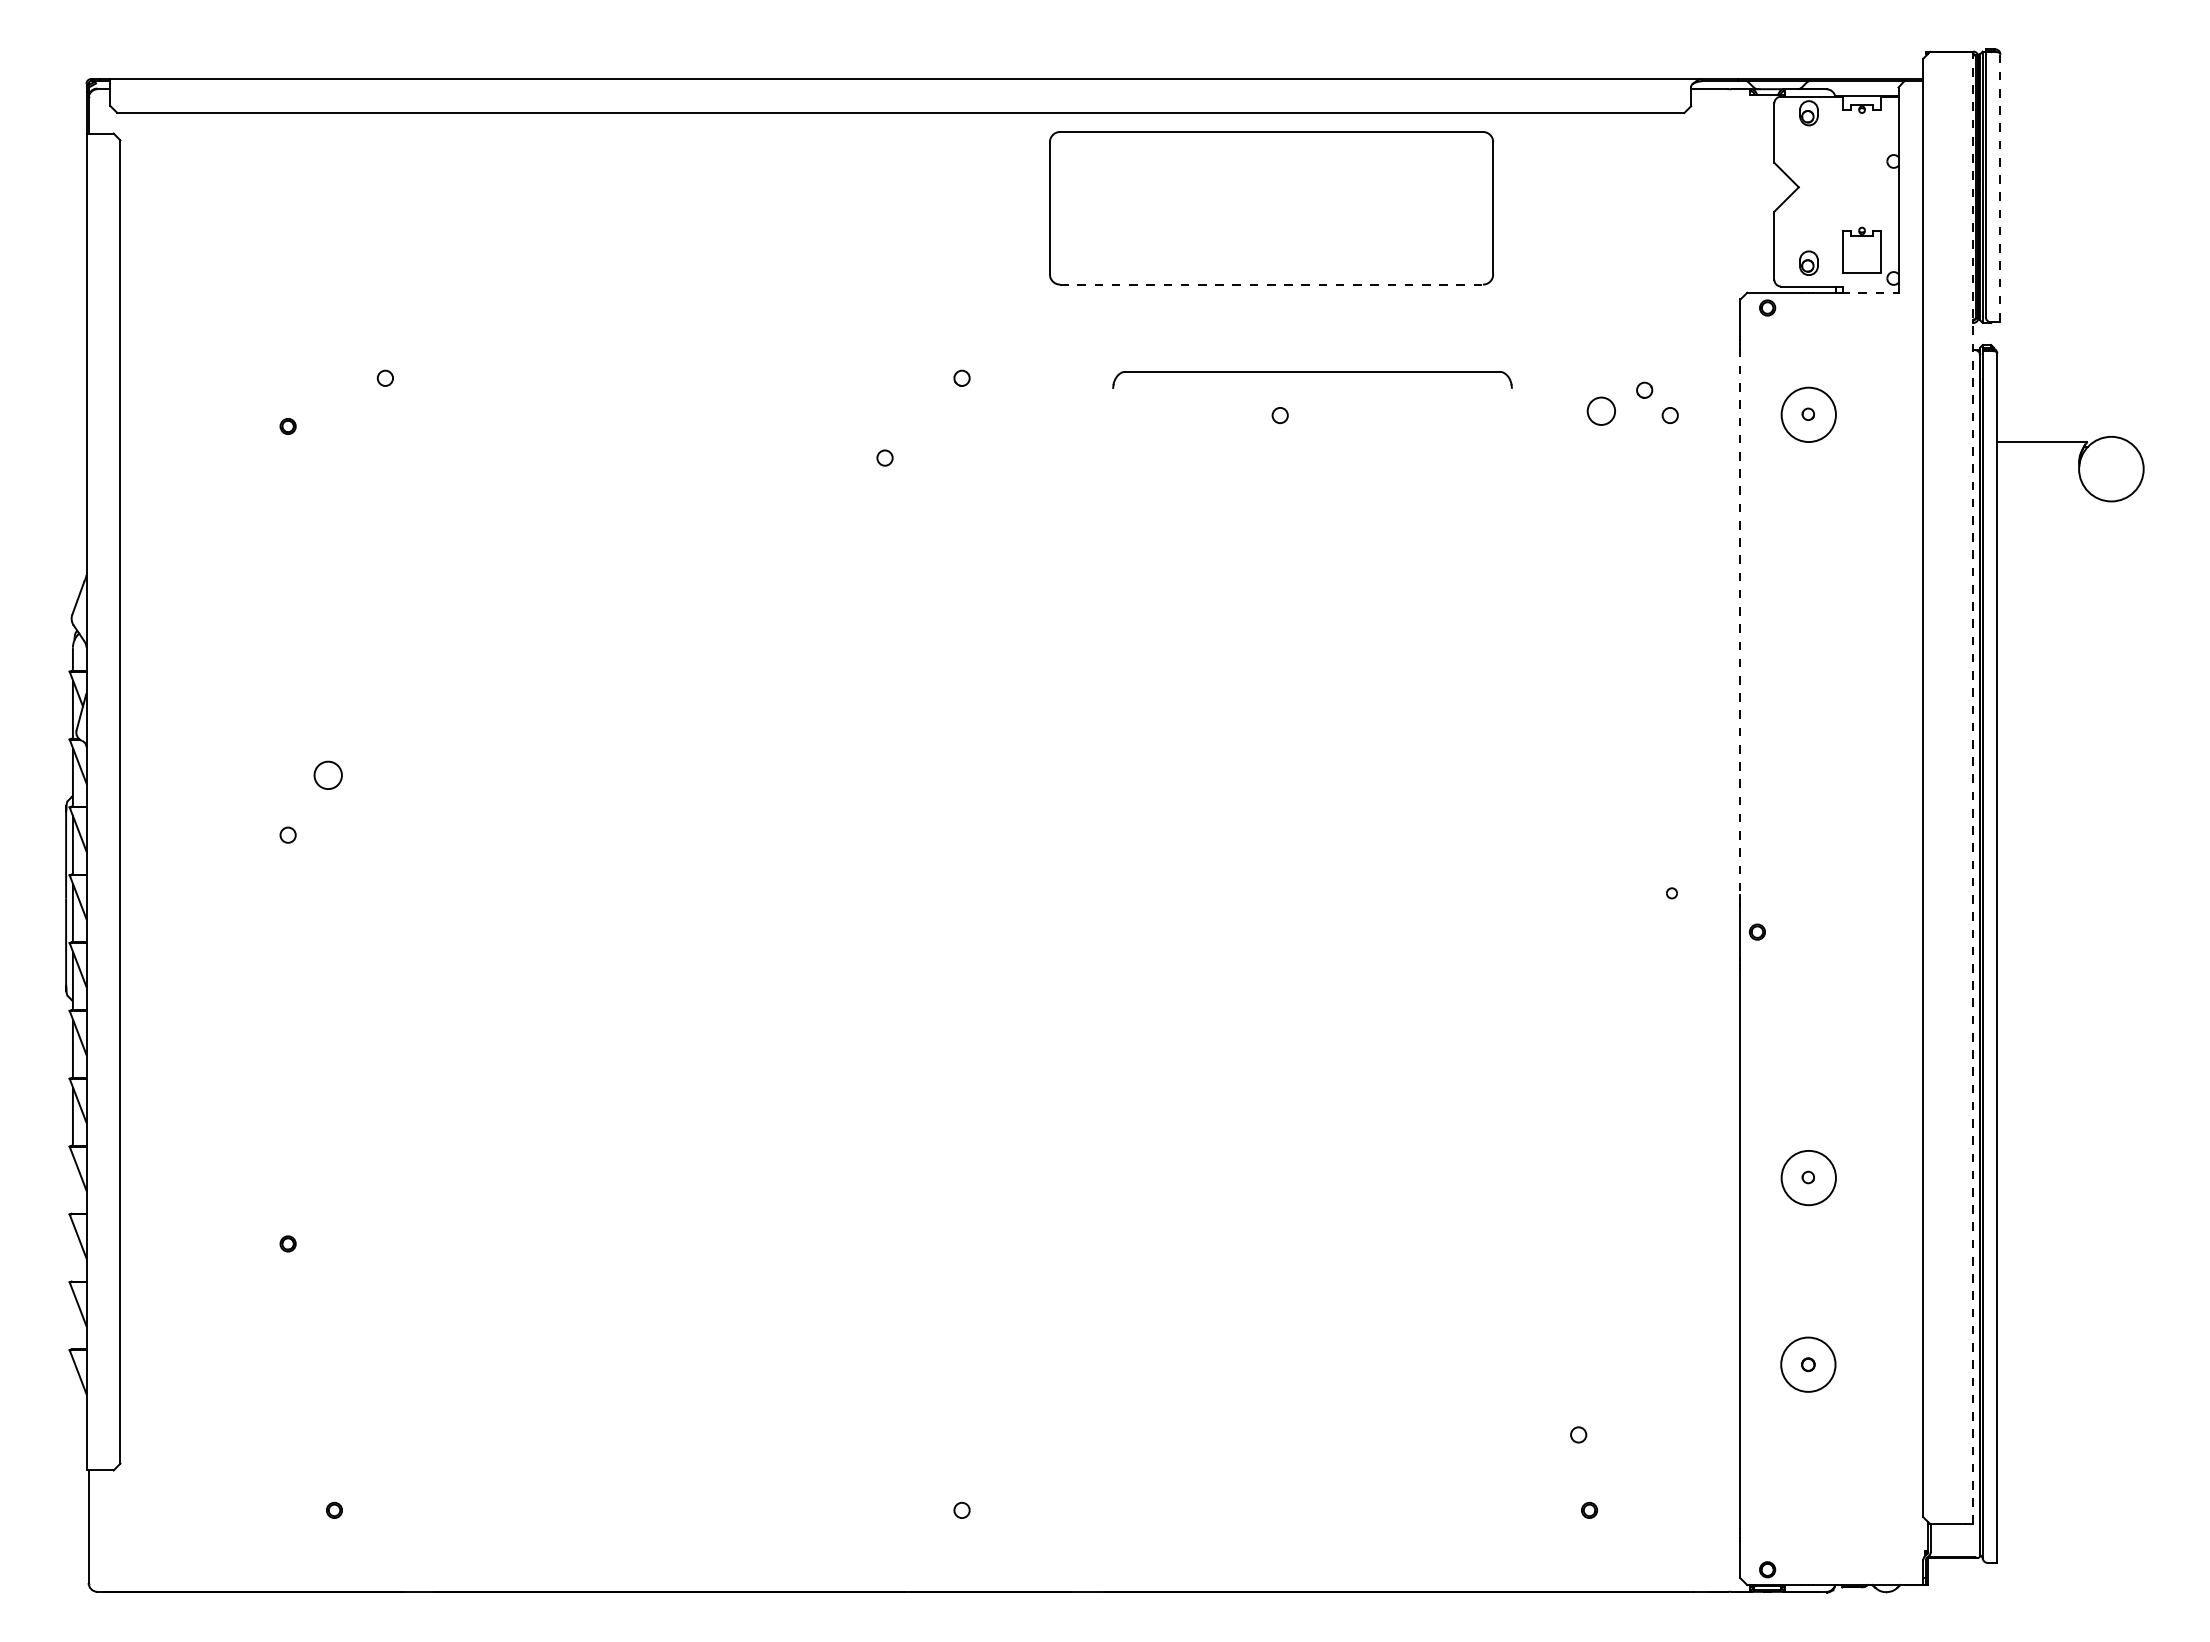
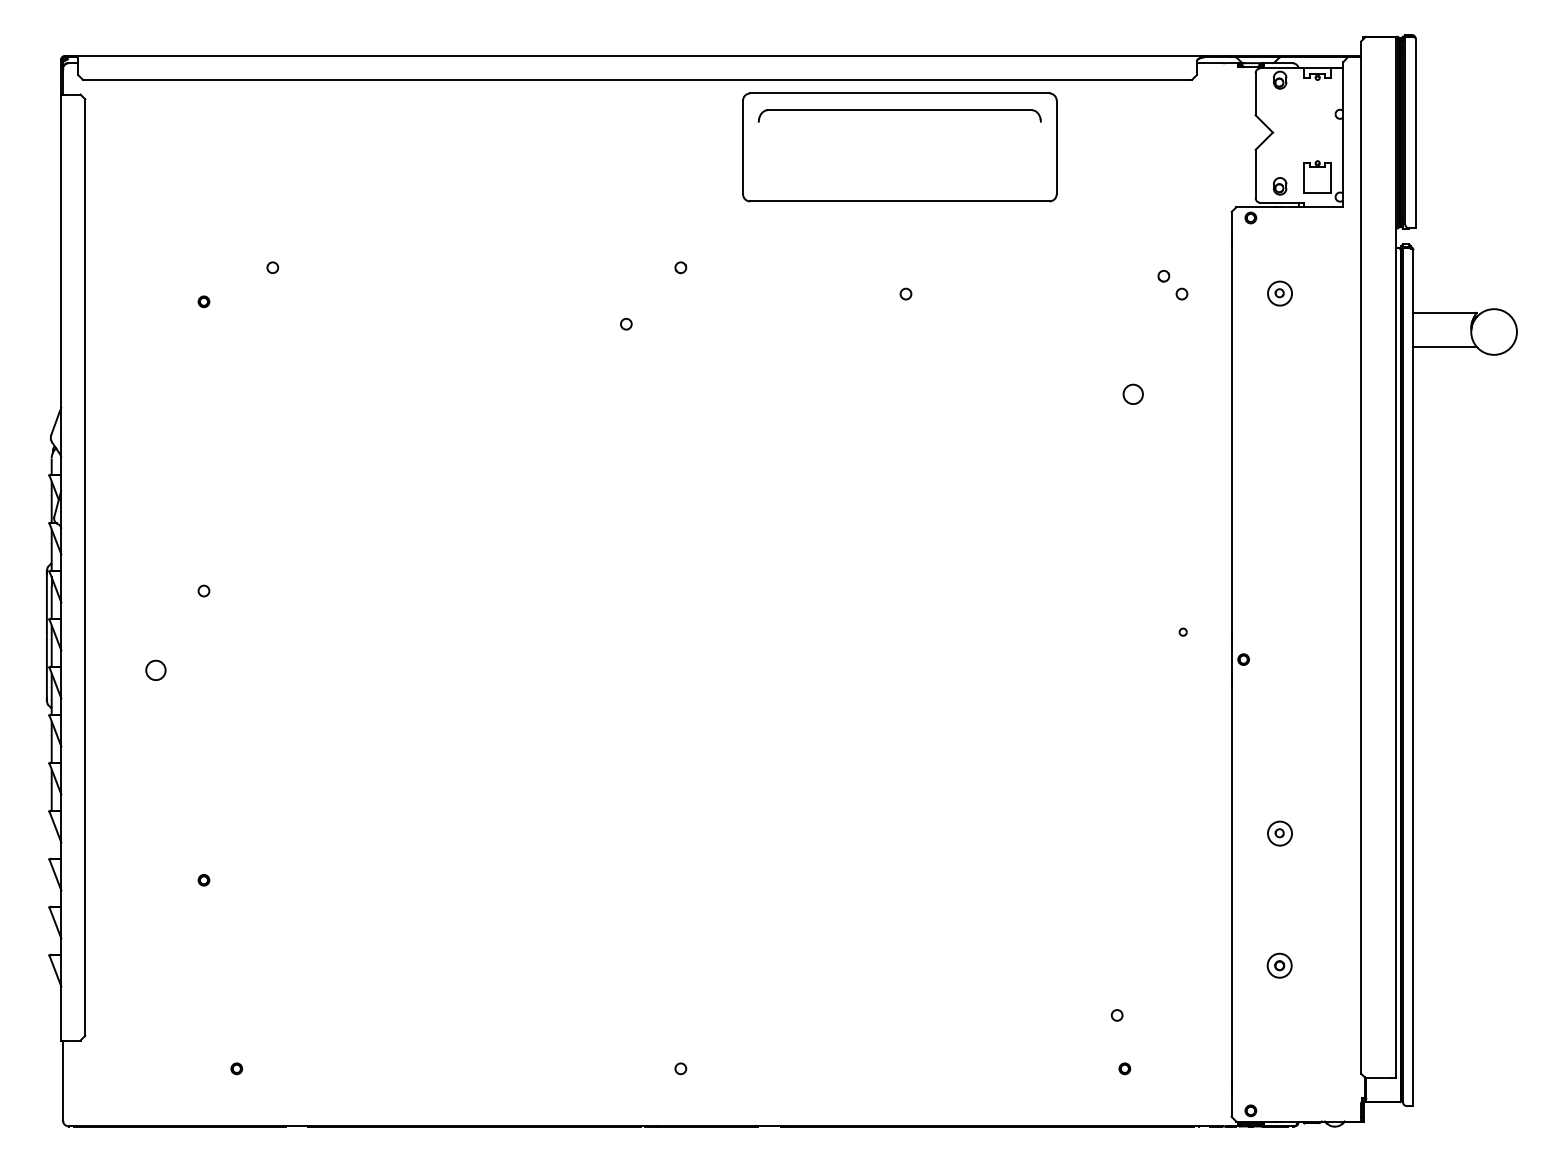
line: (2000, 188) -> (1415, 133), dashed -> solid
line: (1272, 284) -> (900, 201), dashed -> solid
line: (1869, 292) -> (1322, 207), dashed -> solid
part: (1312, 372) -> (899, 110), moved
circle: (1600, 410) -> (1132, 393), moved
circle: (1808, 414) -> (1279, 293), size x0.62
line: (2042, 490) -> (1445, 347), added
line: (1740, 622) -> (1231, 440), dashed -> solid
circle: (327, 774) -> (155, 669), moved
line: (1972, 787) -> (1395, 557), dashed -> solid
circle: (1808, 1178) -> (1279, 833), size x0.62
circle: (1808, 1364) -> (1279, 965), size x0.62

